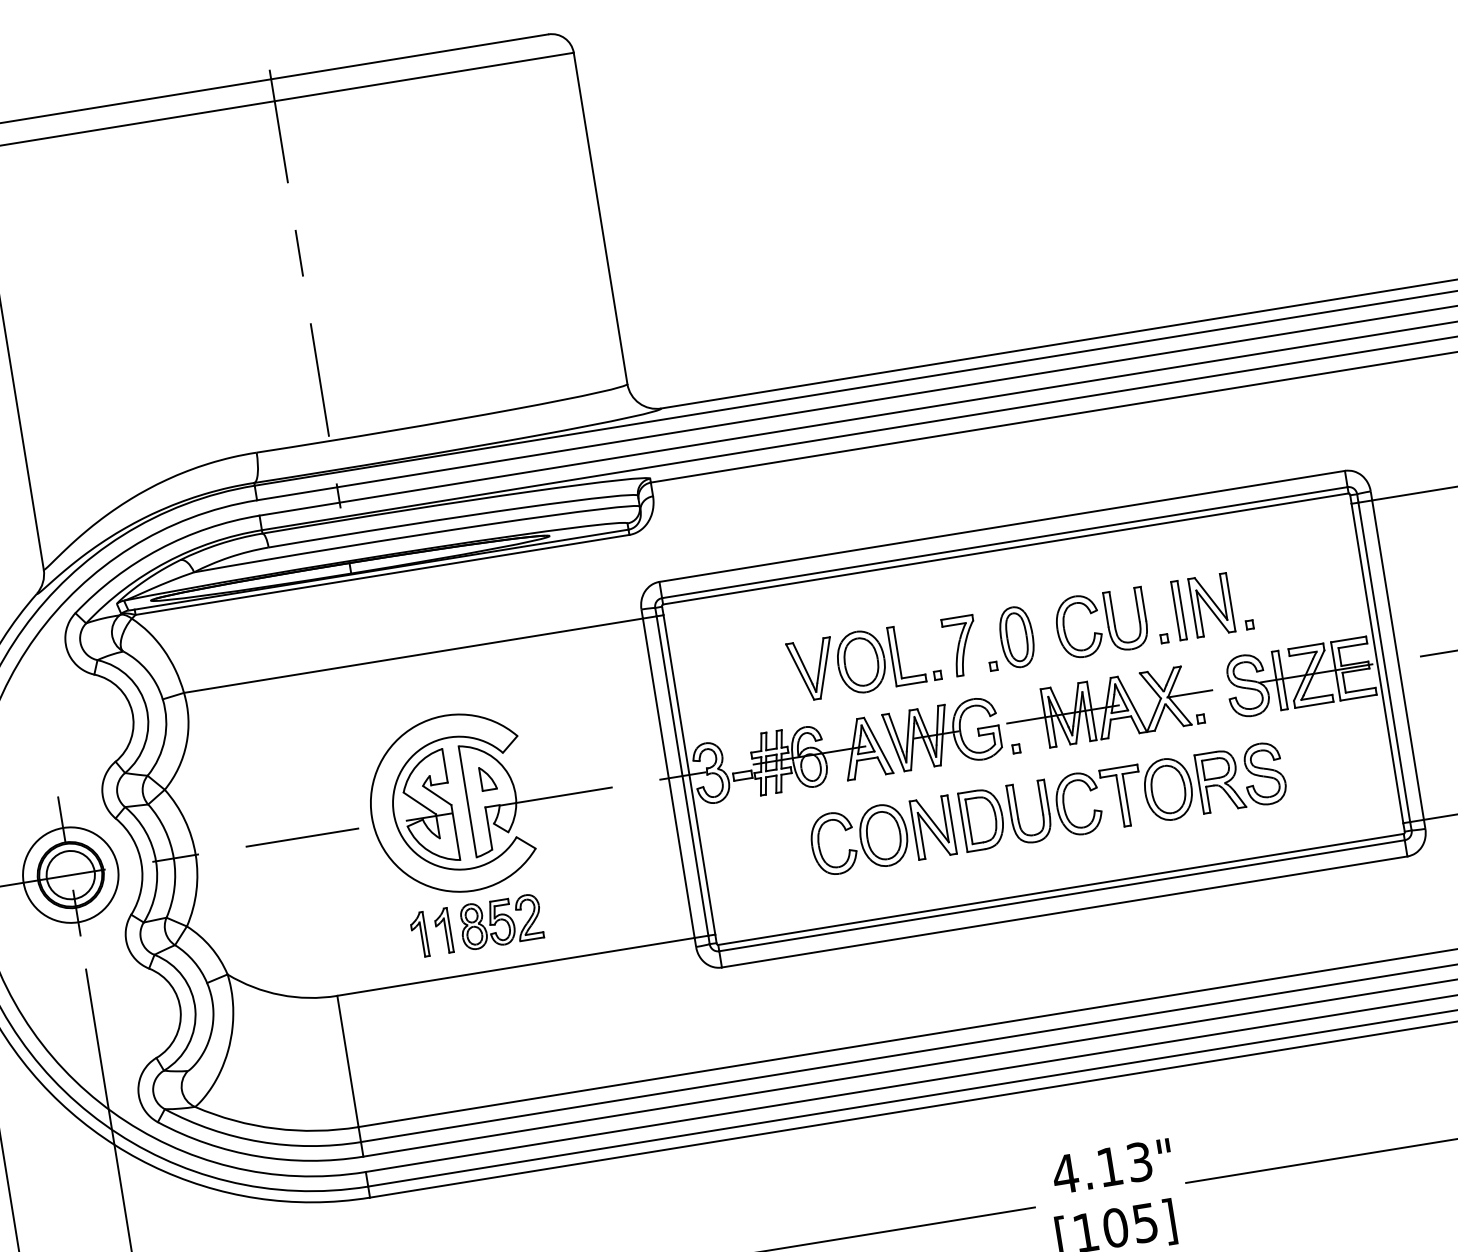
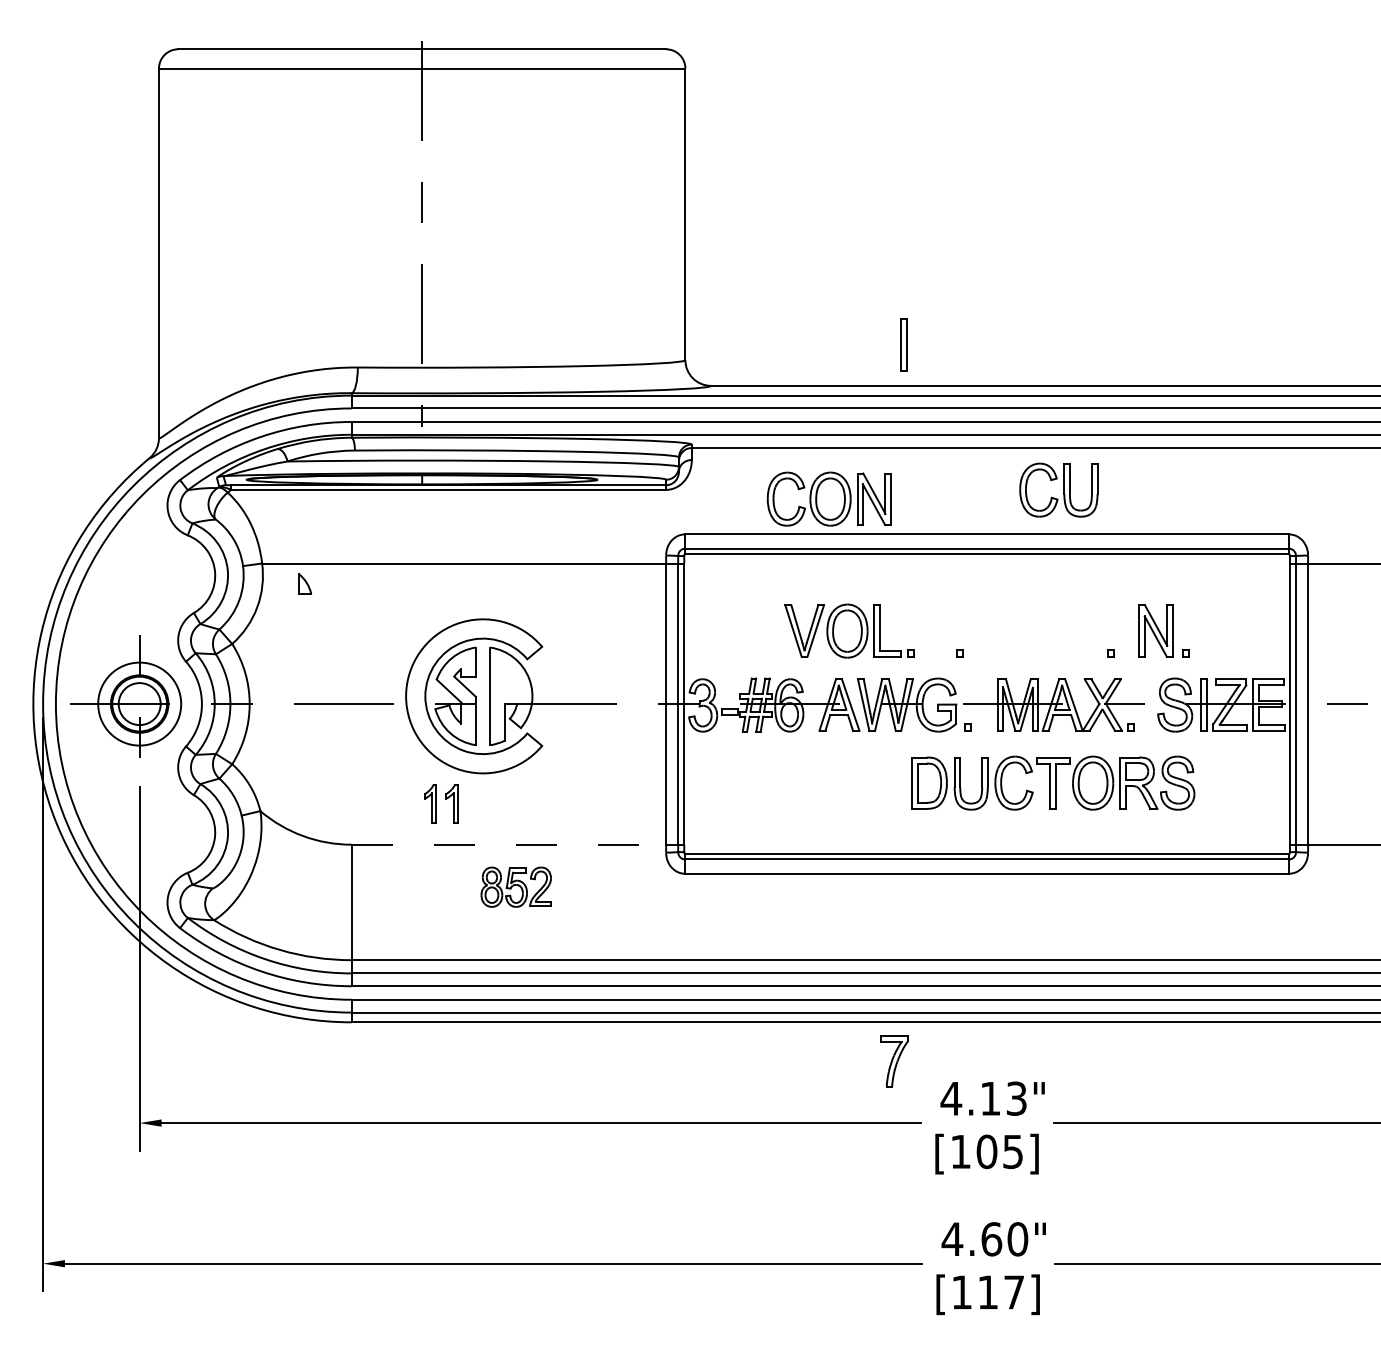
part: (1178, 609) -> (903, 344), moved
part: (1100, 622) -> (1058, 489), moved
part: (1015, 637) -> (983, 631), removed
part: (961, 646) -> (894, 1061), moved
part: (488, 777) -> (305, 583), moved
part: (881, 835) -> (828, 498), moved
part: (500, 921) -> (515, 886), moved
line: (516, 966) -> (509, 844), solid -> dashed

